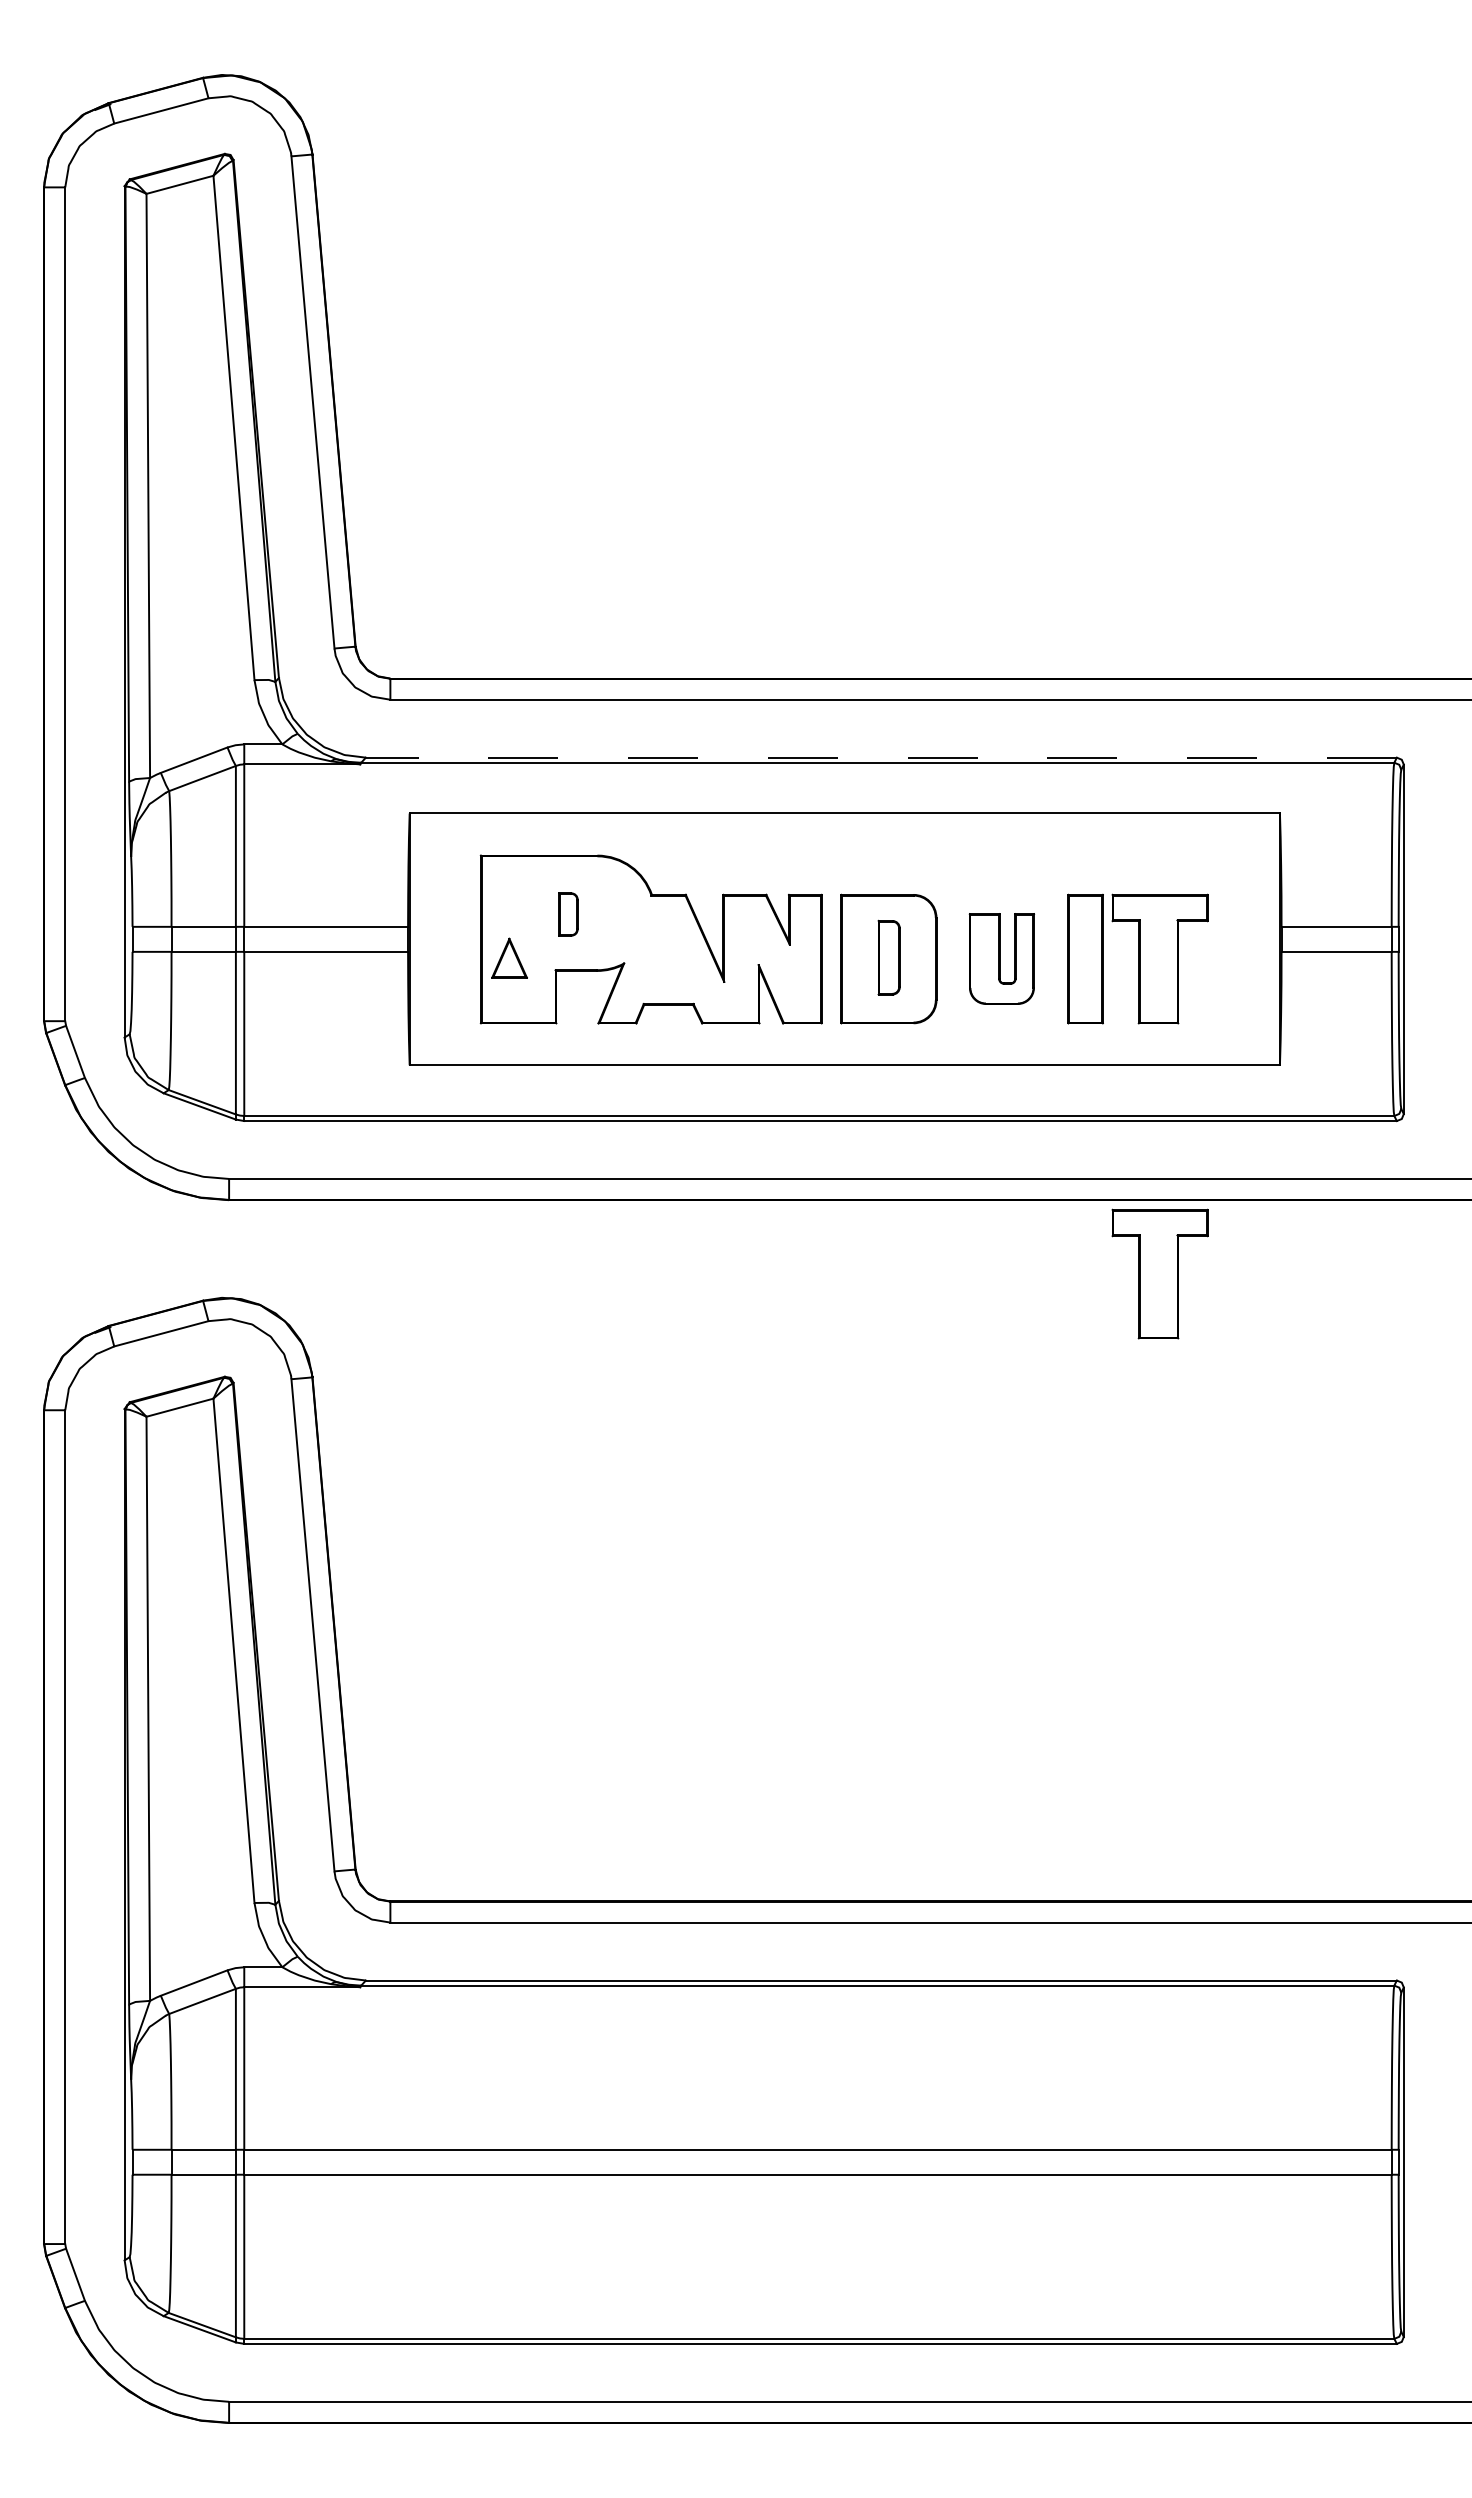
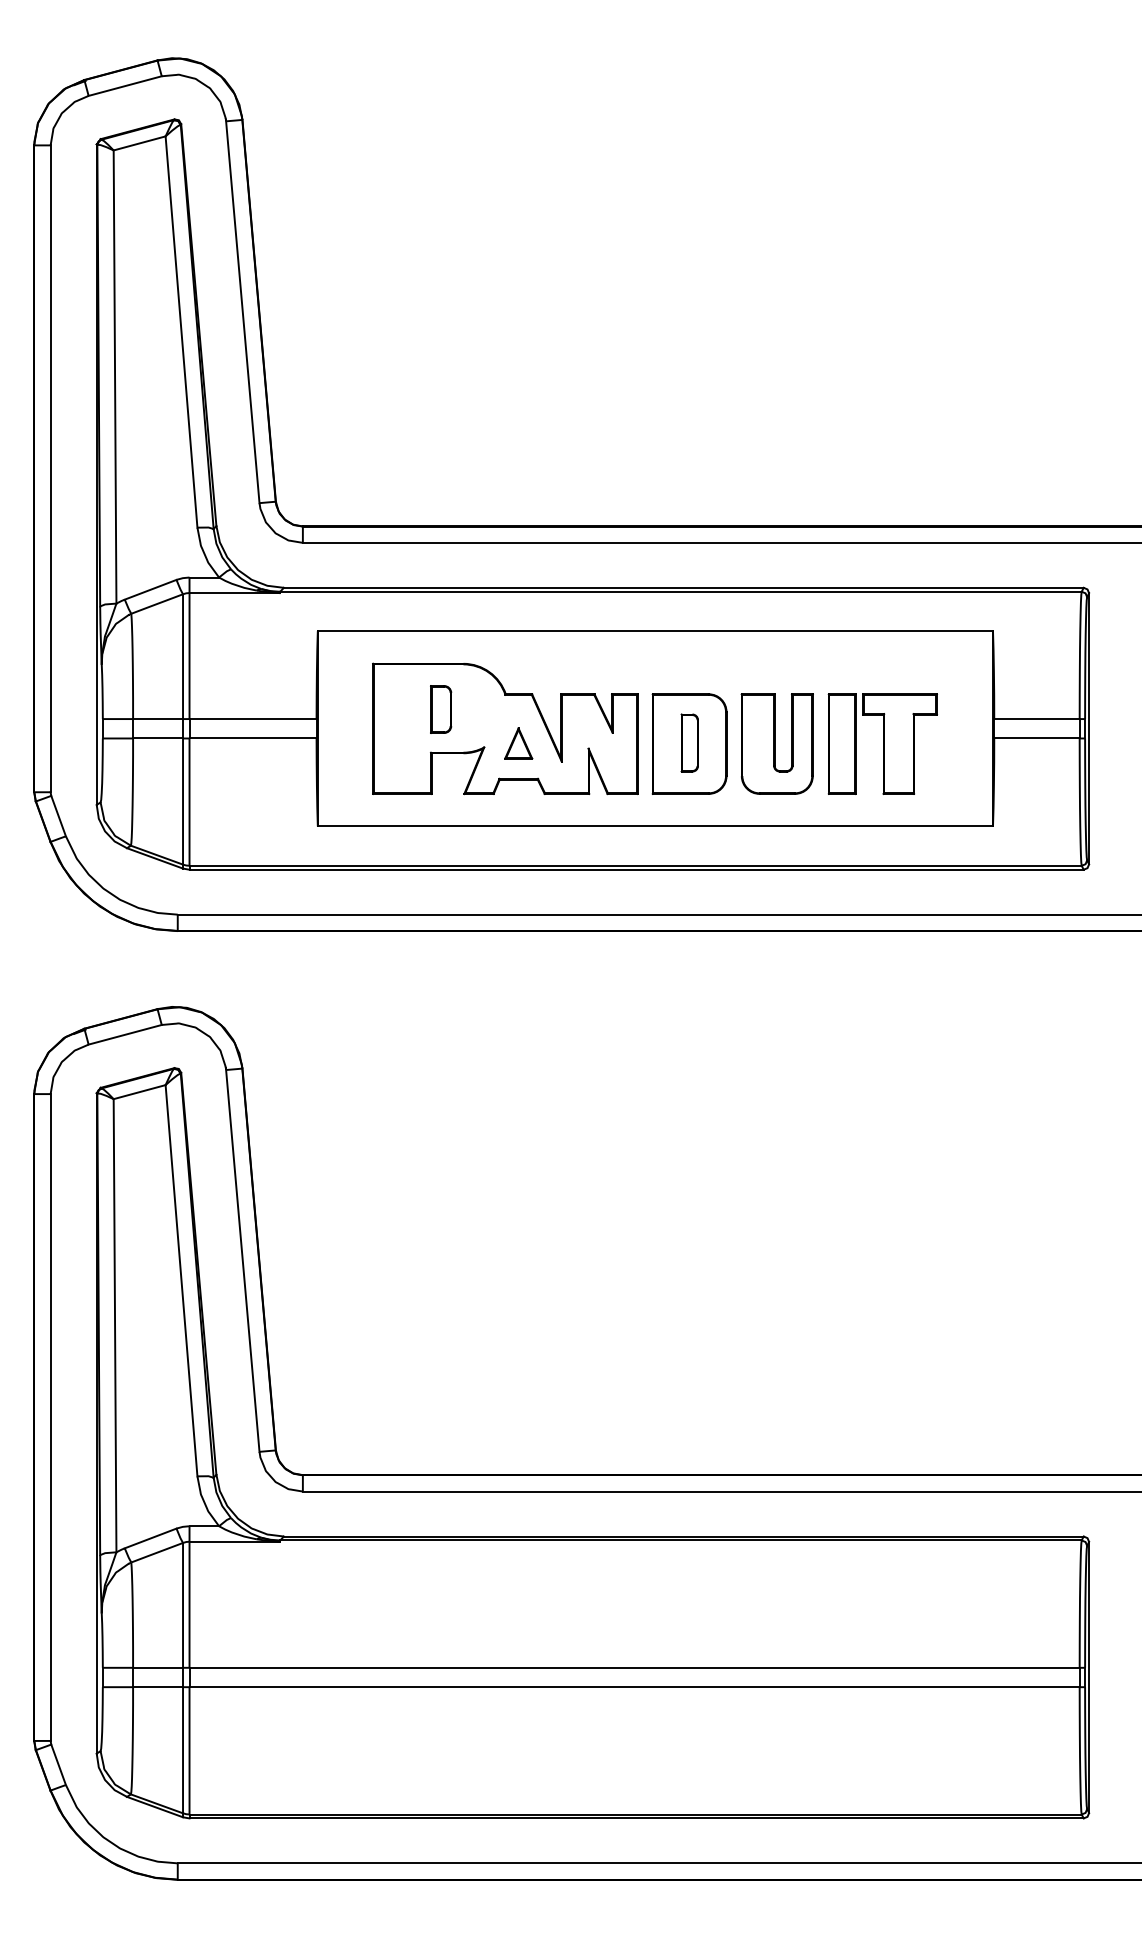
line: (880, 757) -> (683, 587), dashed -> solid
part: (568, 914) -> (441, 709), size x1.43
part: (509, 957) -> (518, 742), moved
part: (1001, 958) -> (776, 743), size x1.43
part: (1159, 1273) -> (899, 988), removed

